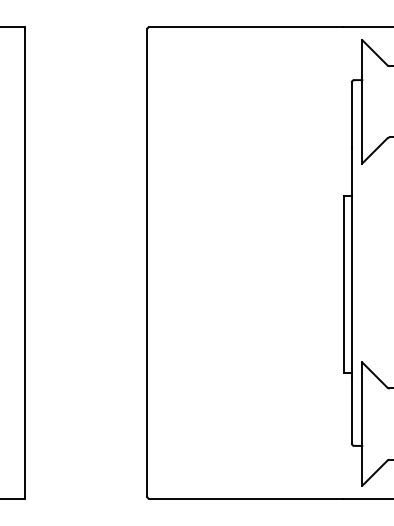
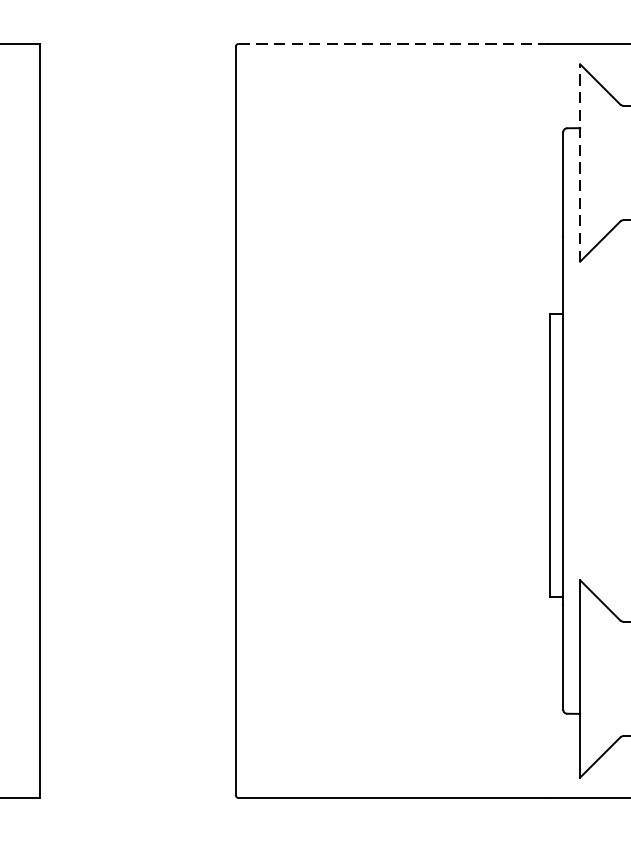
line: (246, 27) -> (394, 43), solid -> dashed
line: (362, 101) -> (580, 162), solid -> dashed

